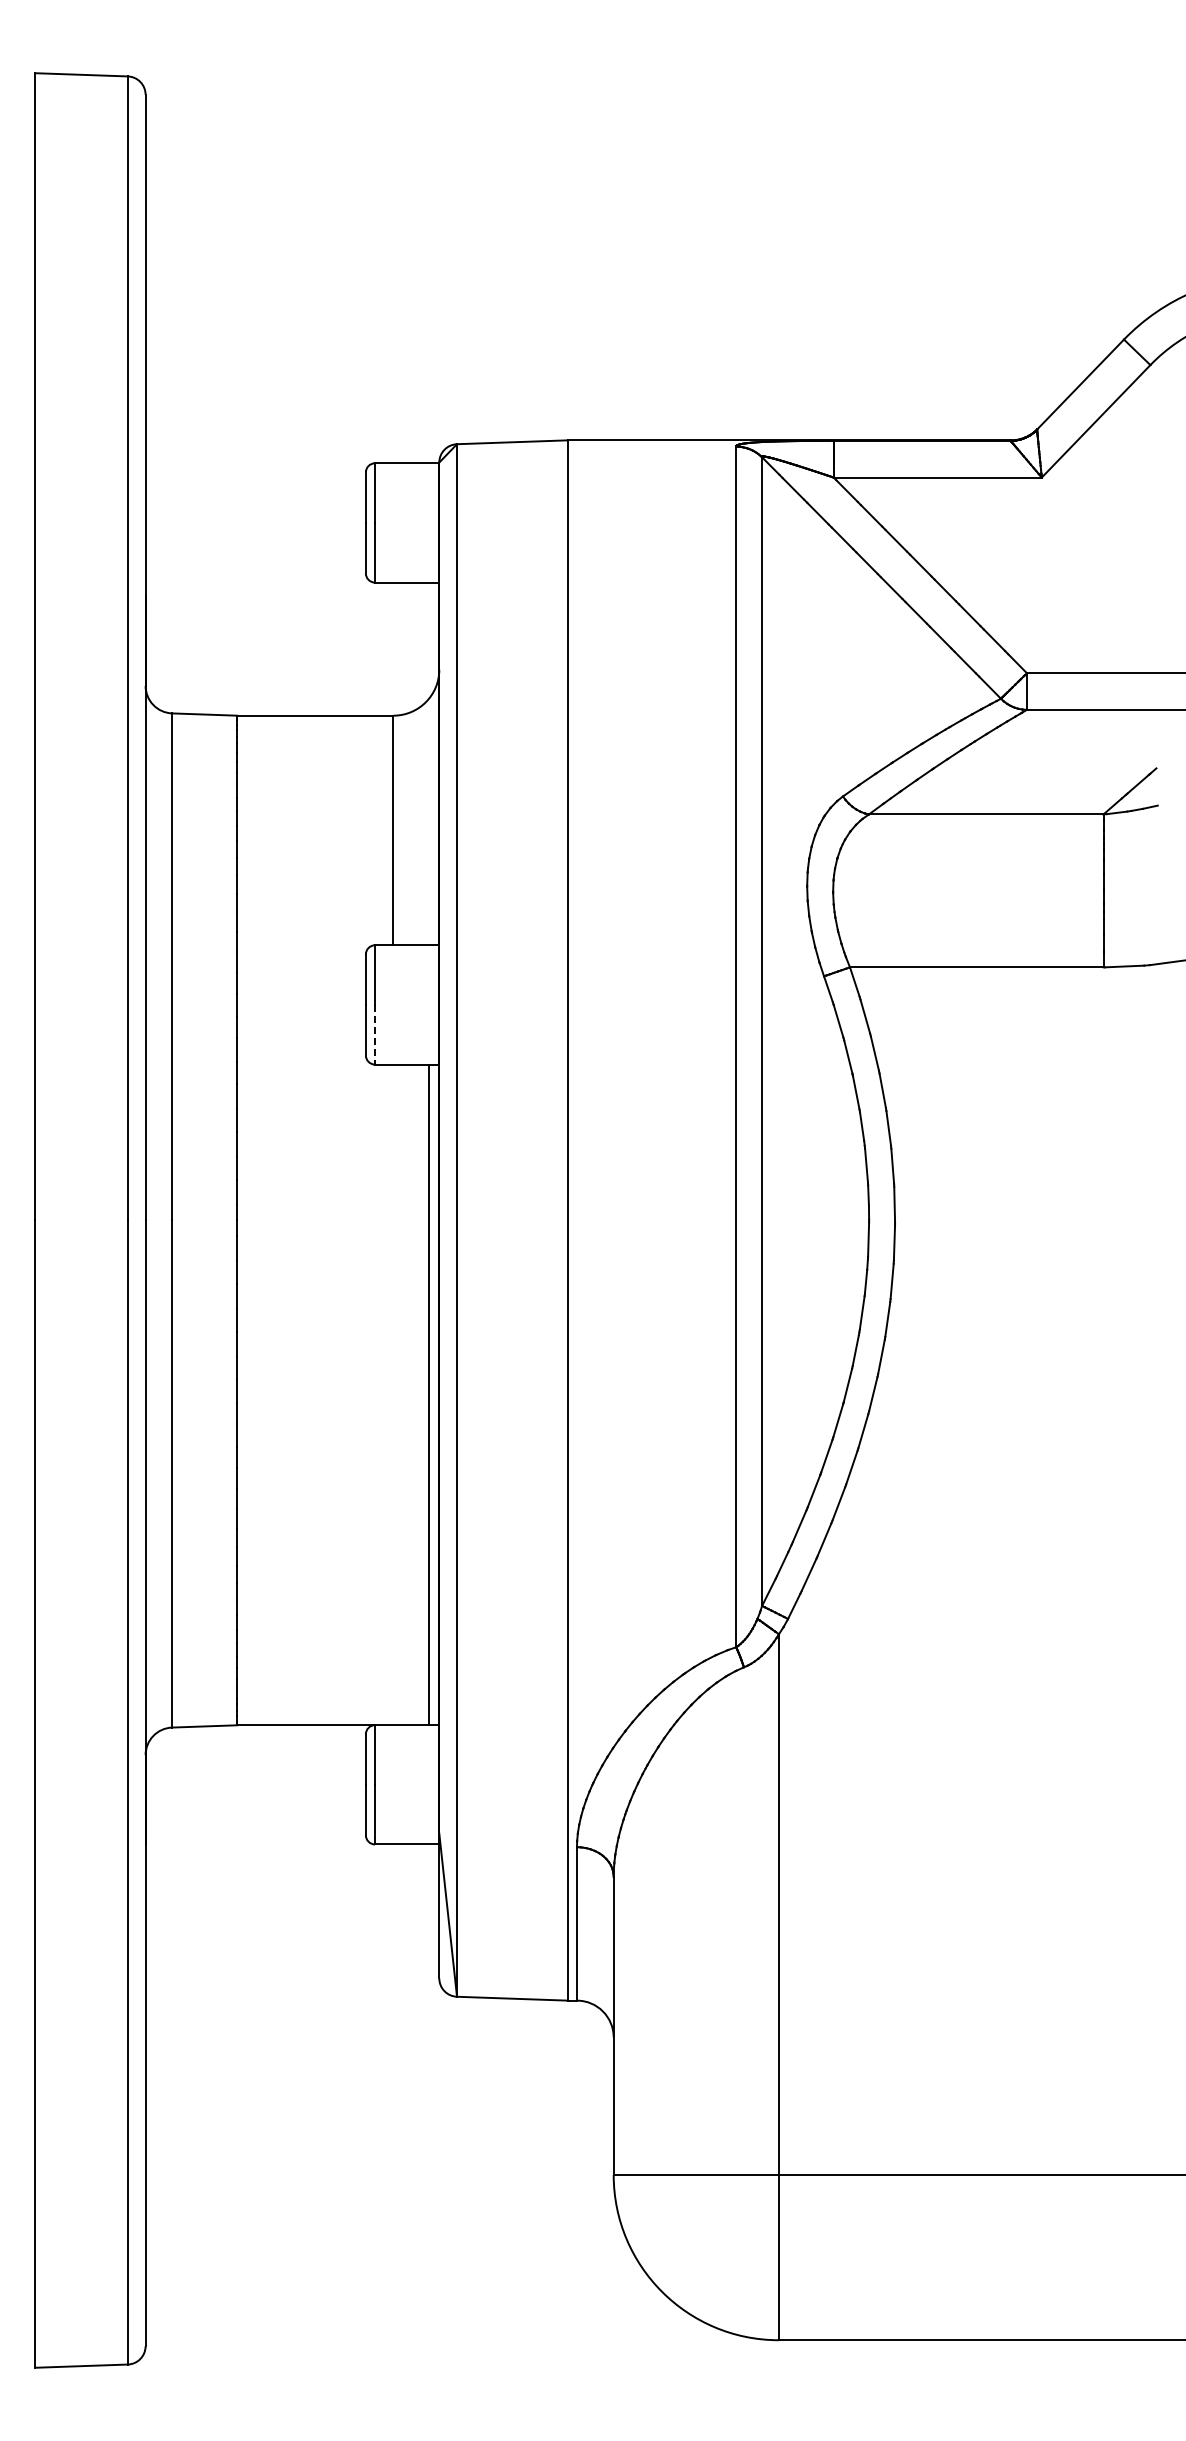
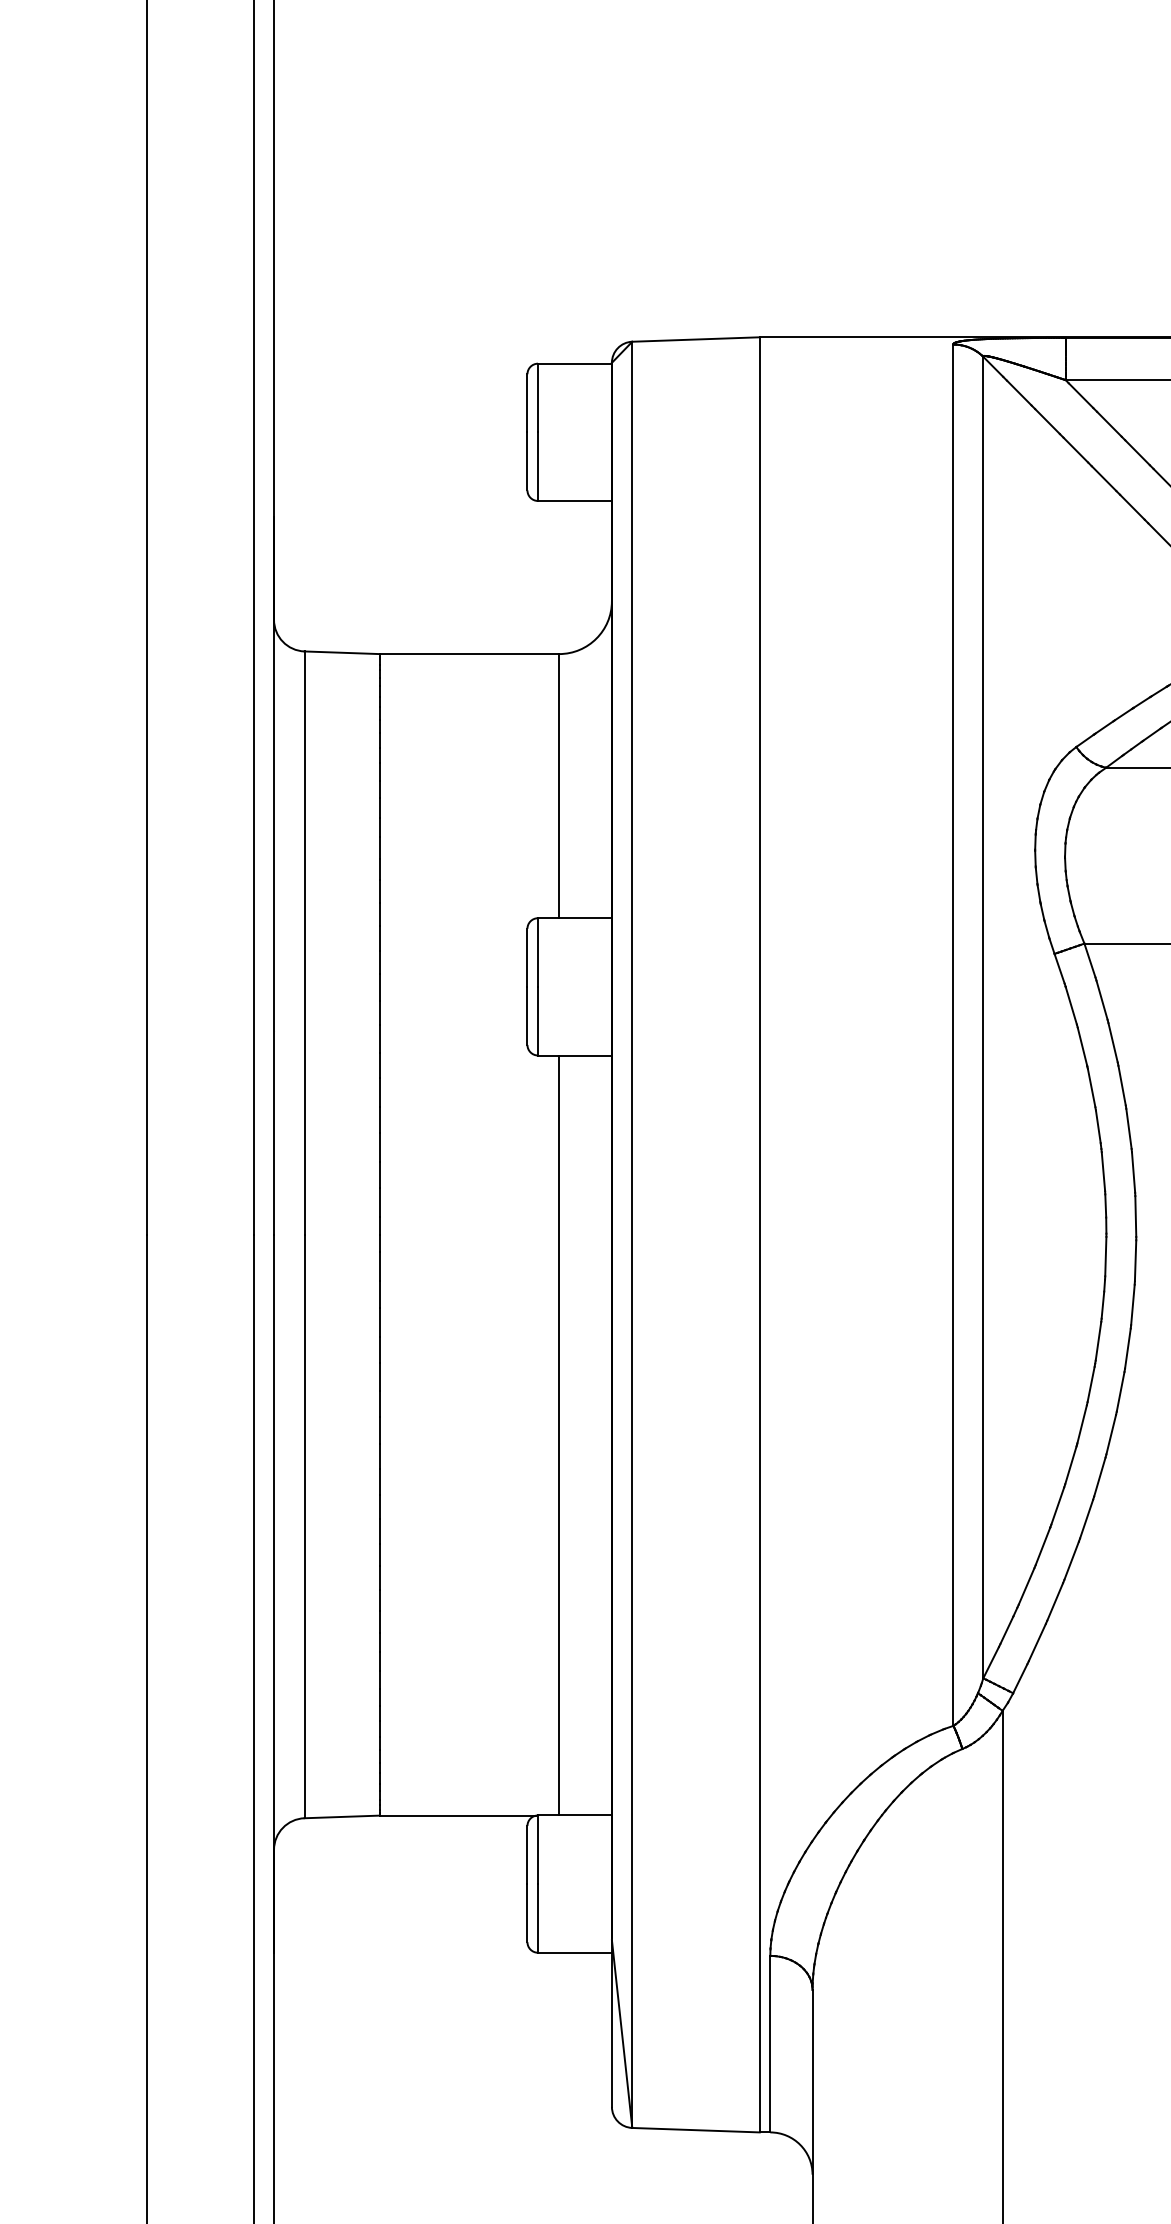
line: (375, 1034) -> (538, 1020), dashed -> solid
line: (429, 1394) -> (559, 1435), moved

